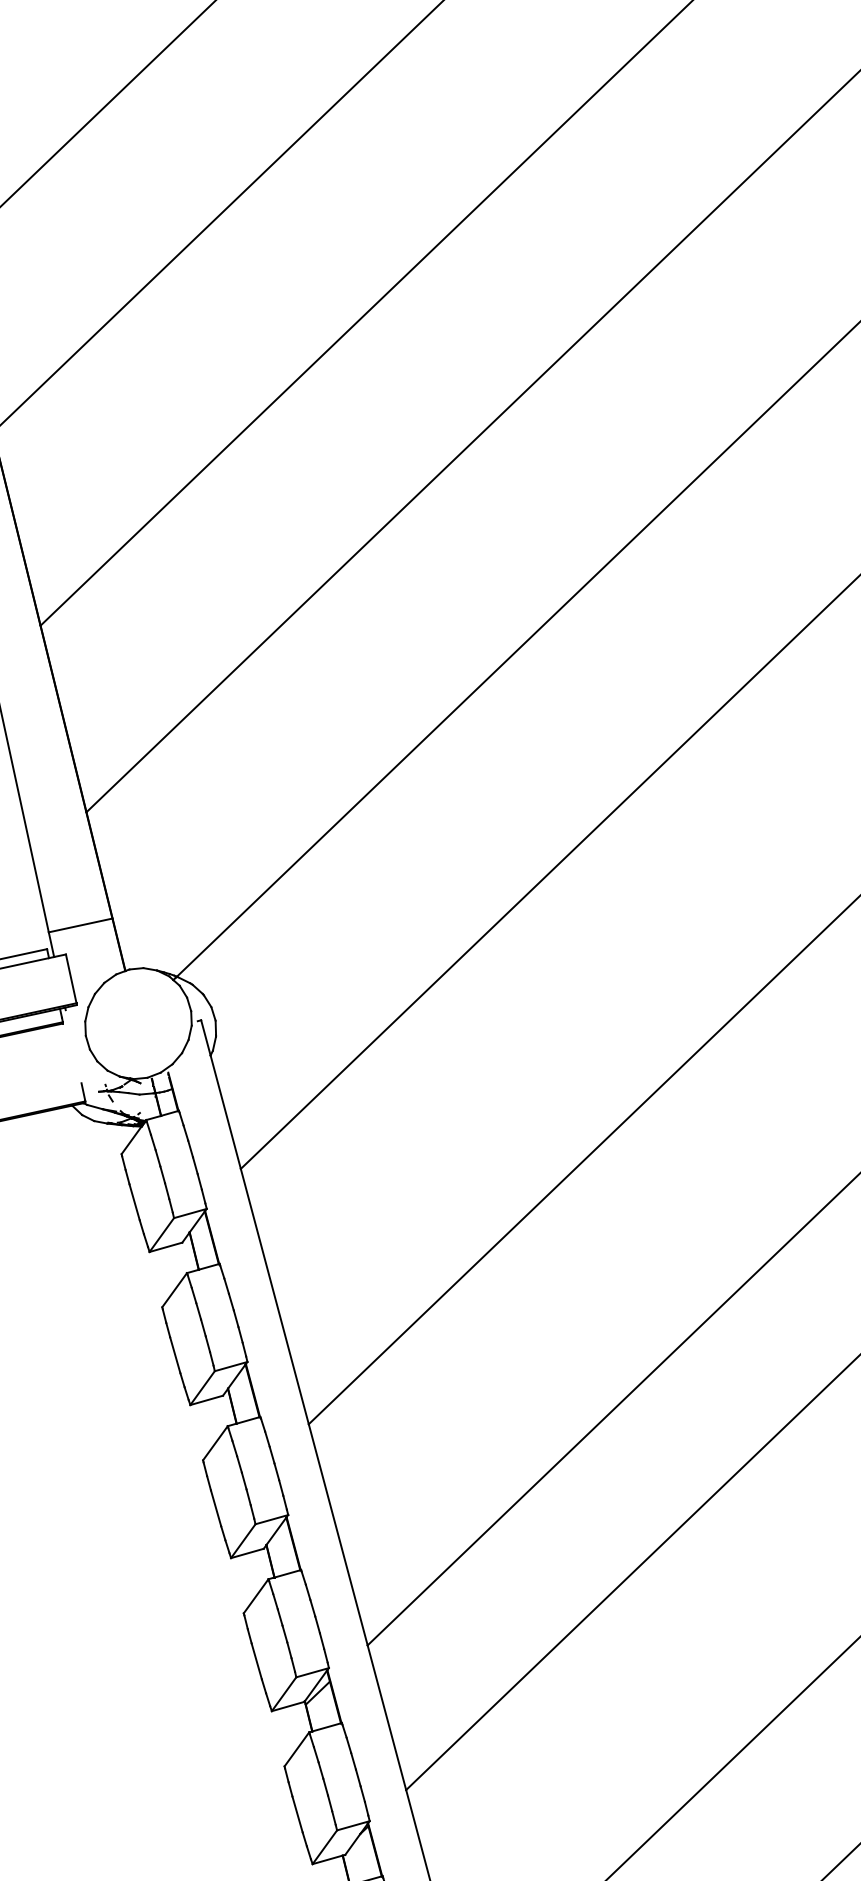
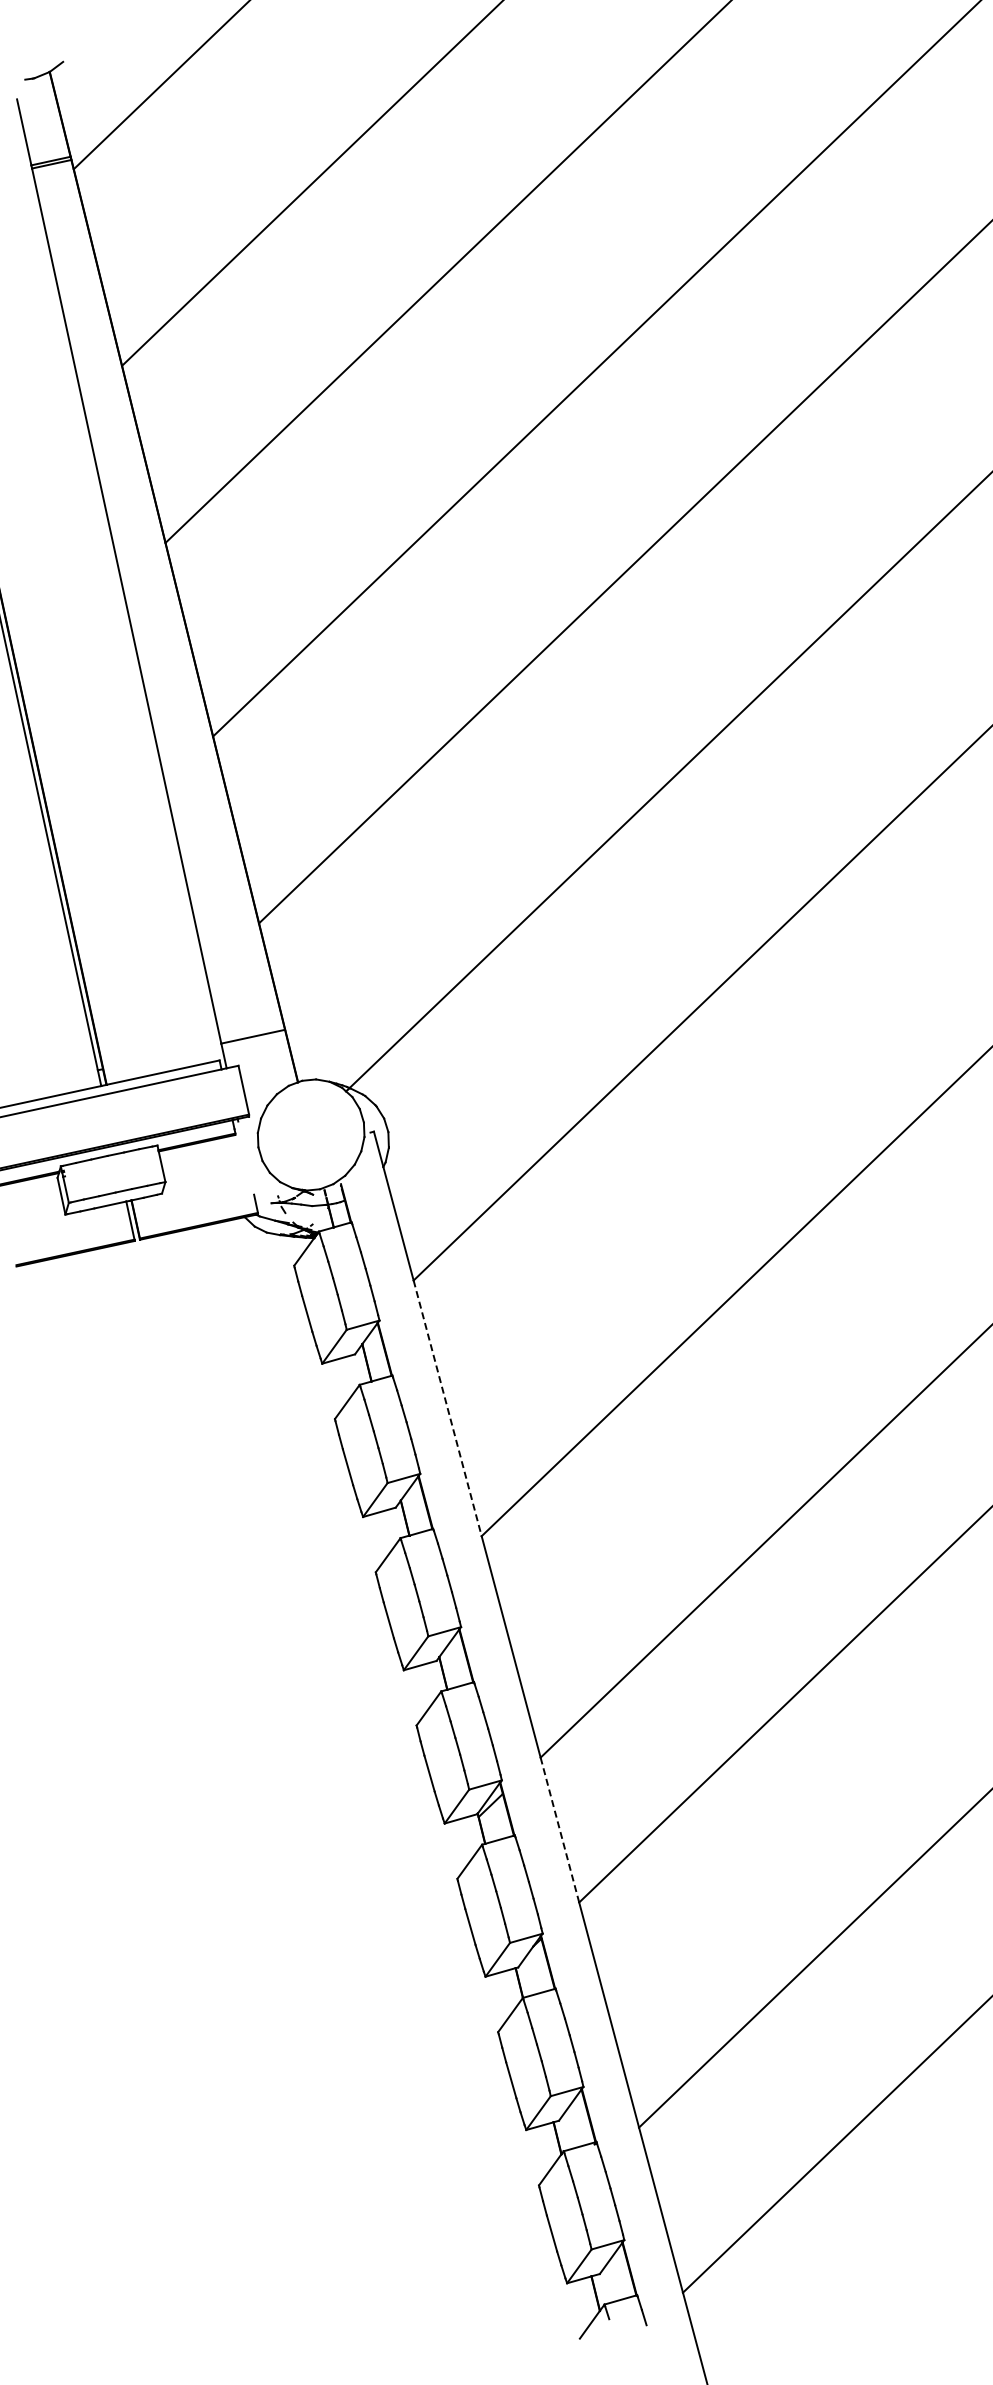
line: (274, 1296) -> (447, 1408), solid -> dashed
line: (386, 1718) -> (559, 1830), solid -> dashed

